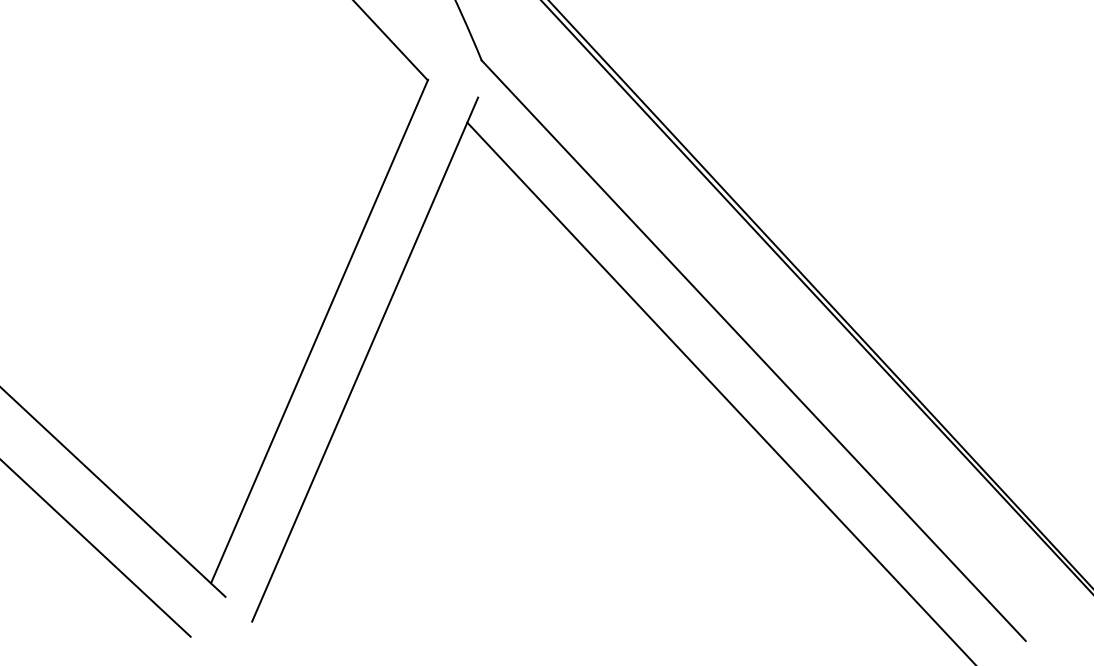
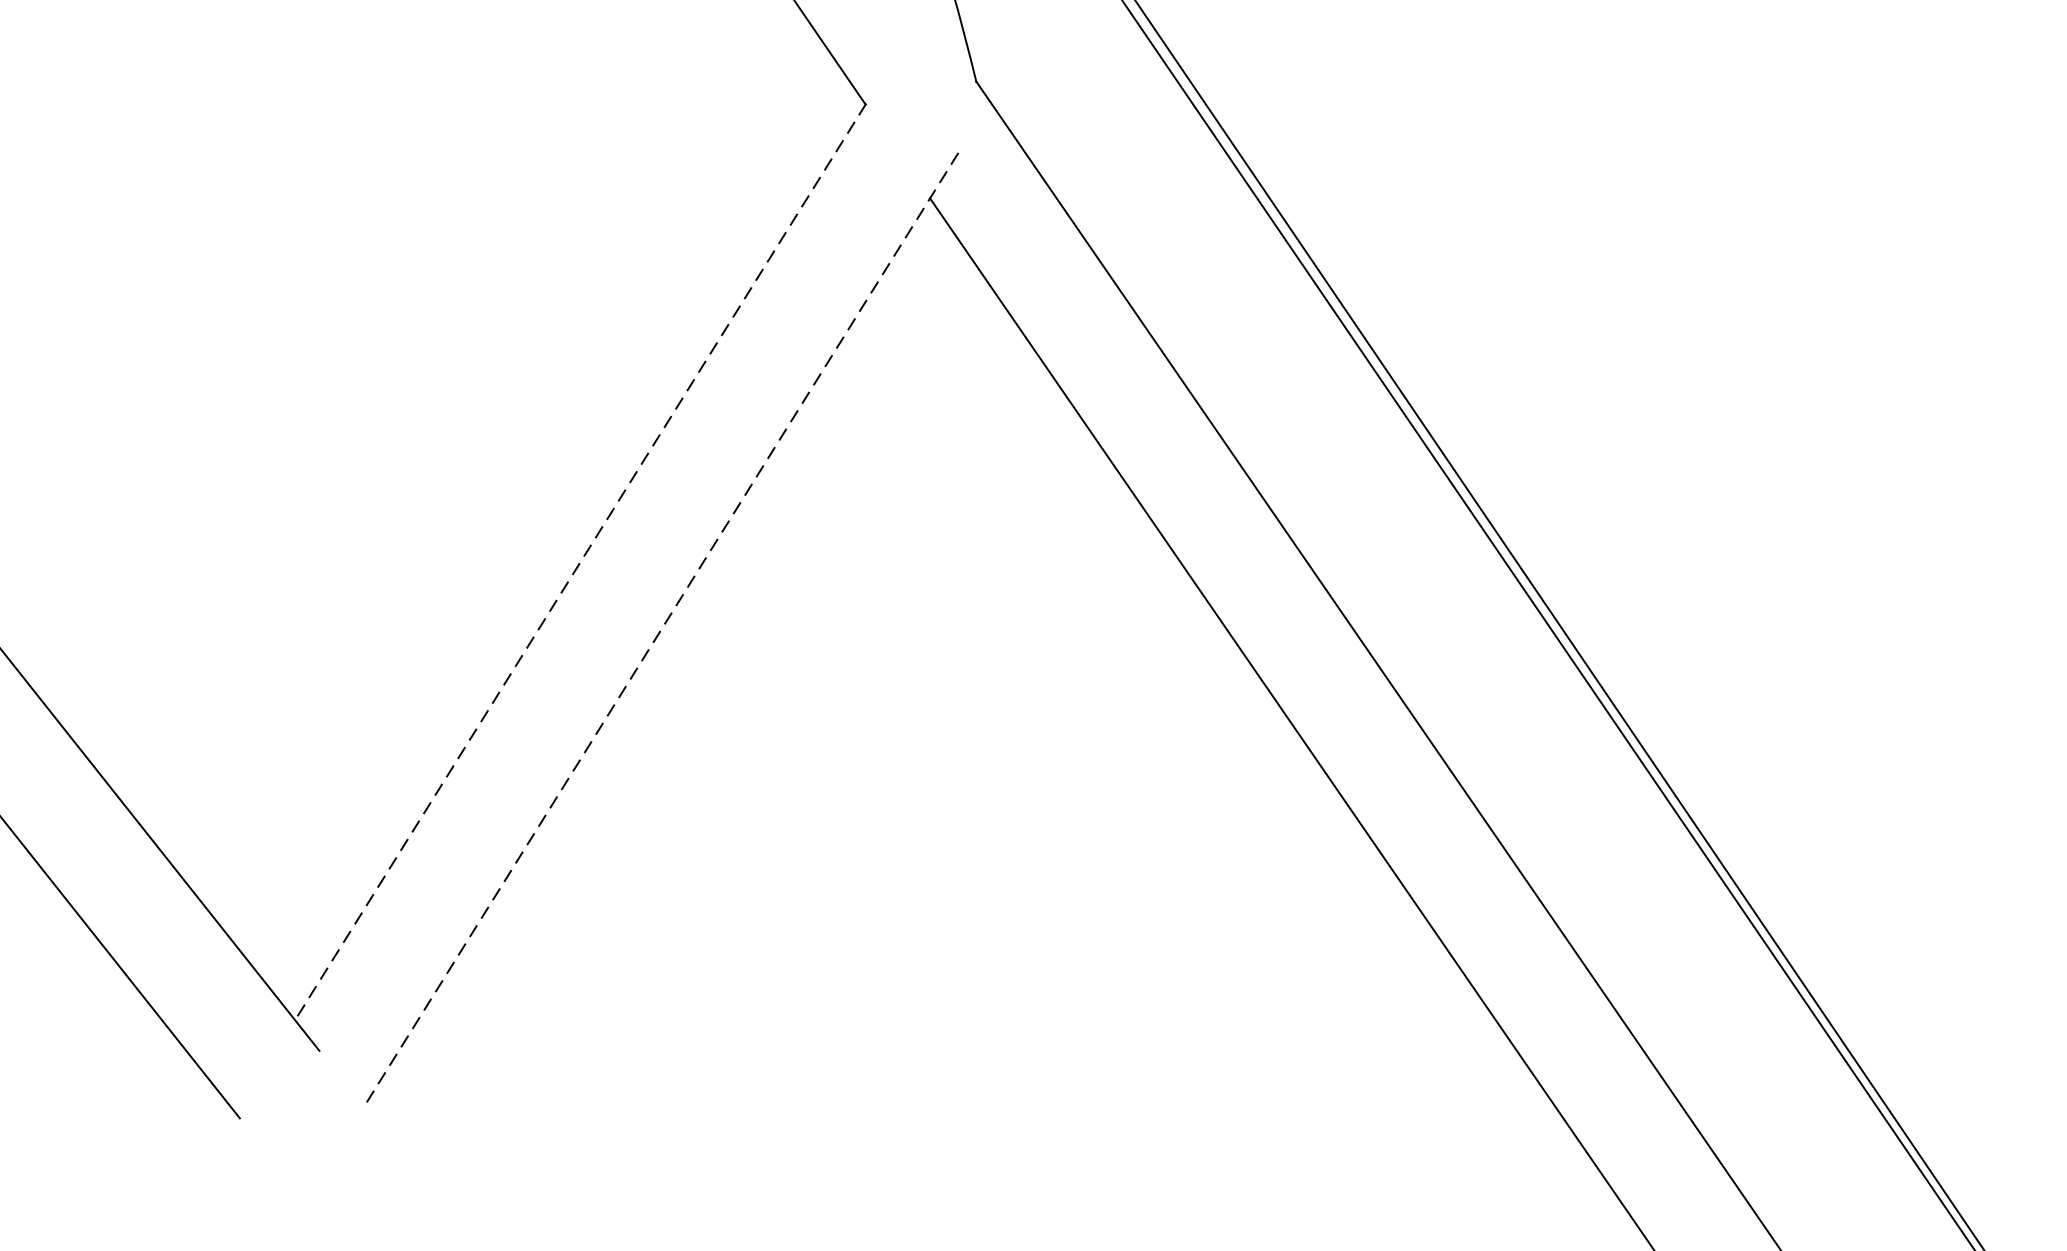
line: (319, 332) -> (580, 563), solid -> dashed
line: (364, 360) -> (659, 631), solid -> dashed

